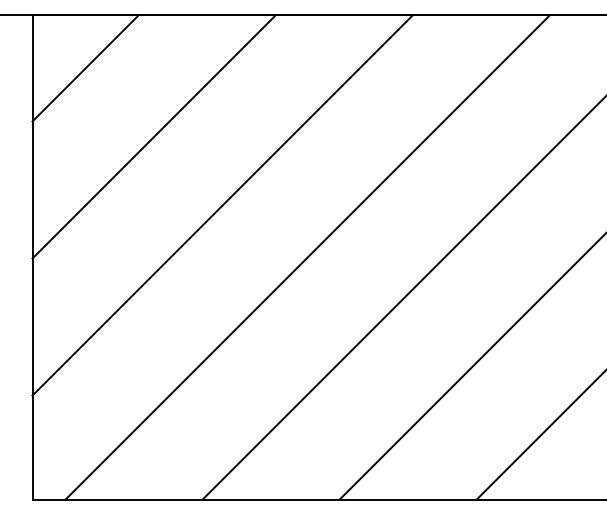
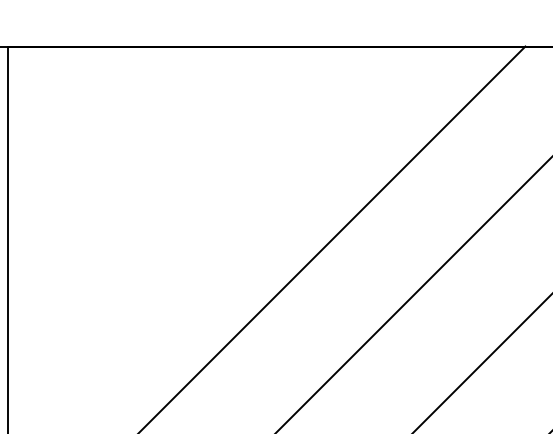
line: (85, 68) -> (60, 99), removed
line: (153, 136) -> (128, 167), removed
line: (222, 205) -> (197, 236), removed

